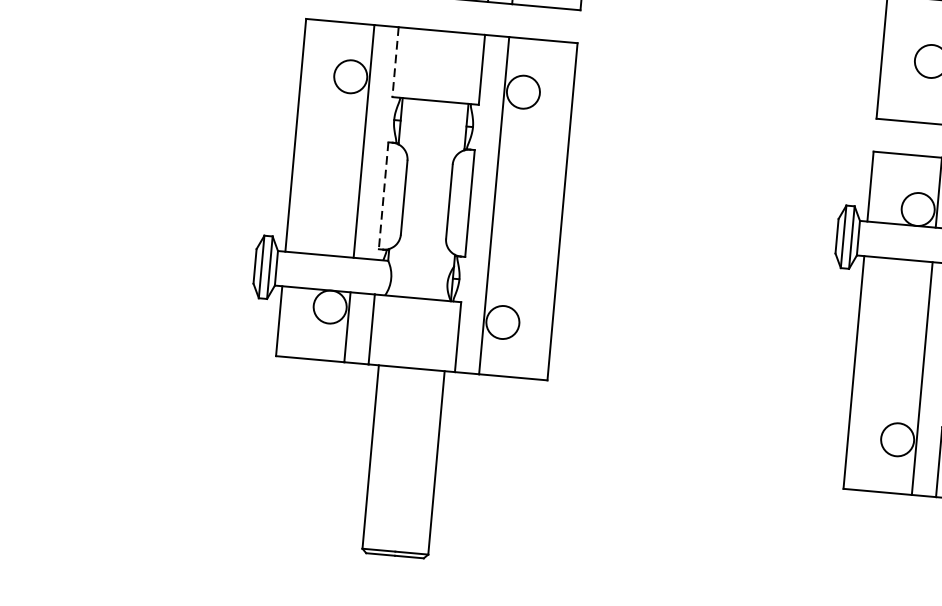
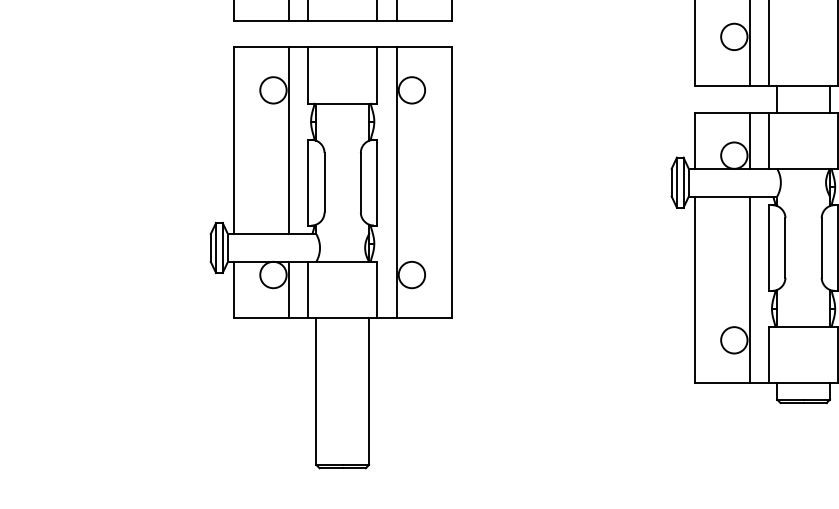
line: (395, 63) -> (308, 76), dashed -> solid
line: (384, 195) -> (308, 182), dashed -> solid

